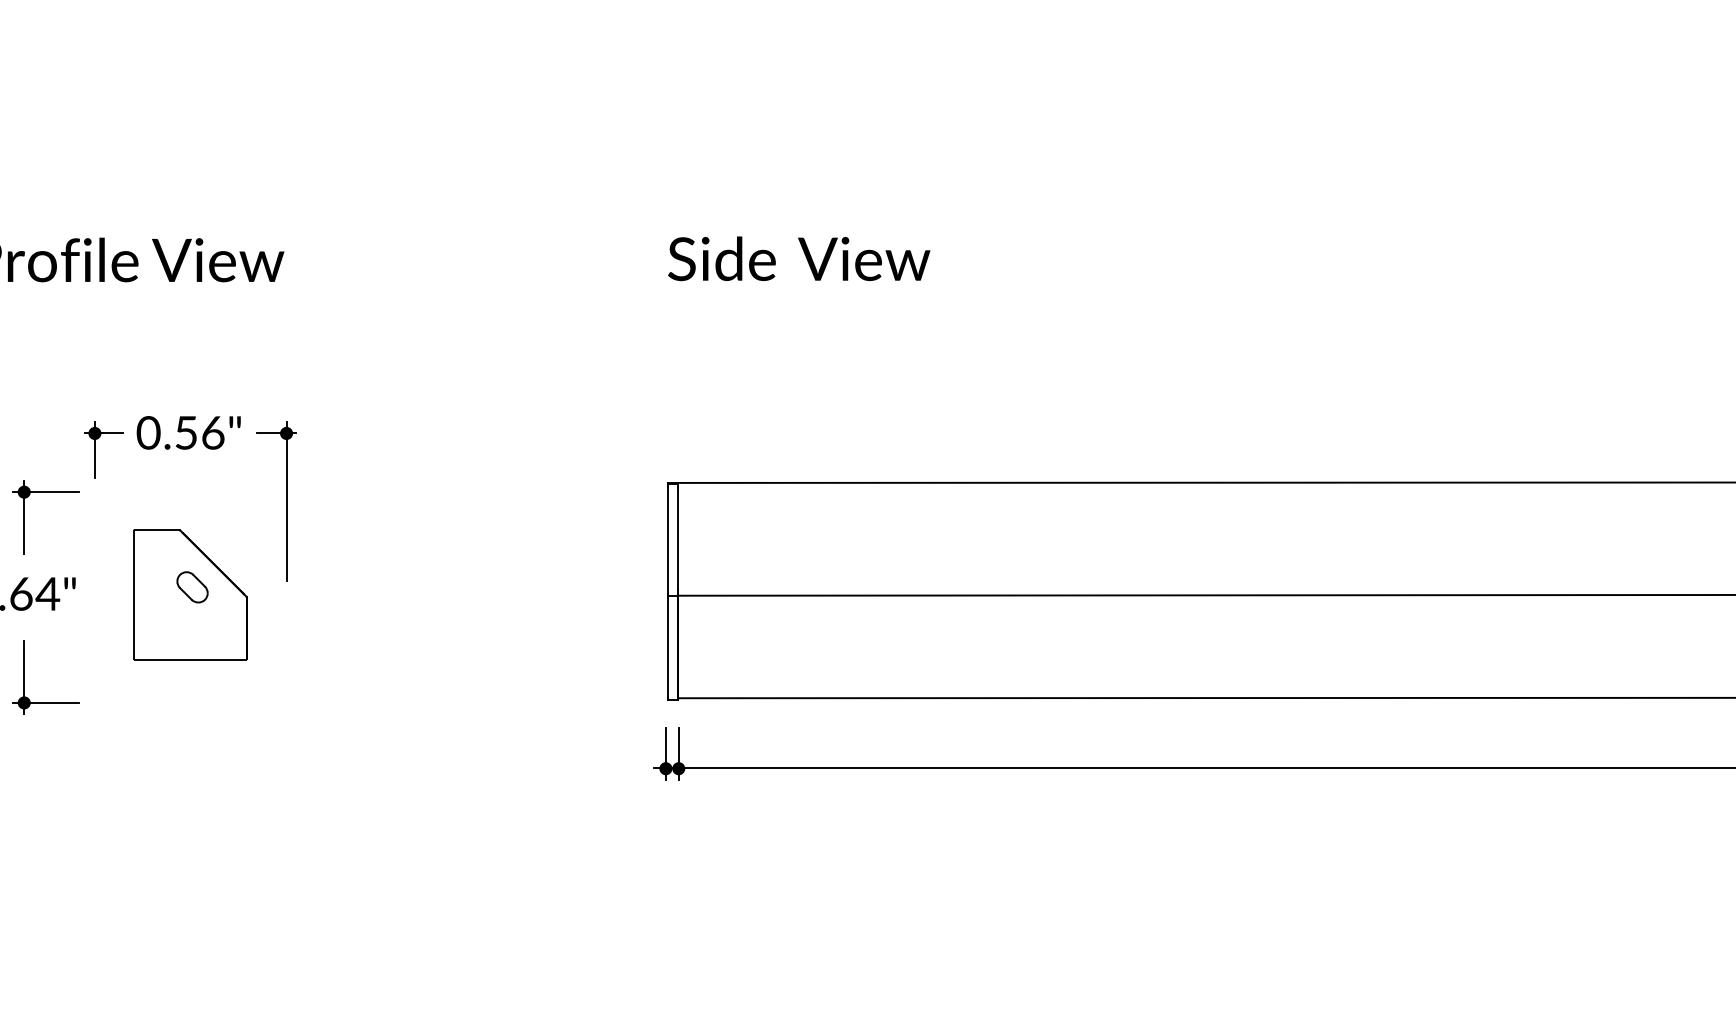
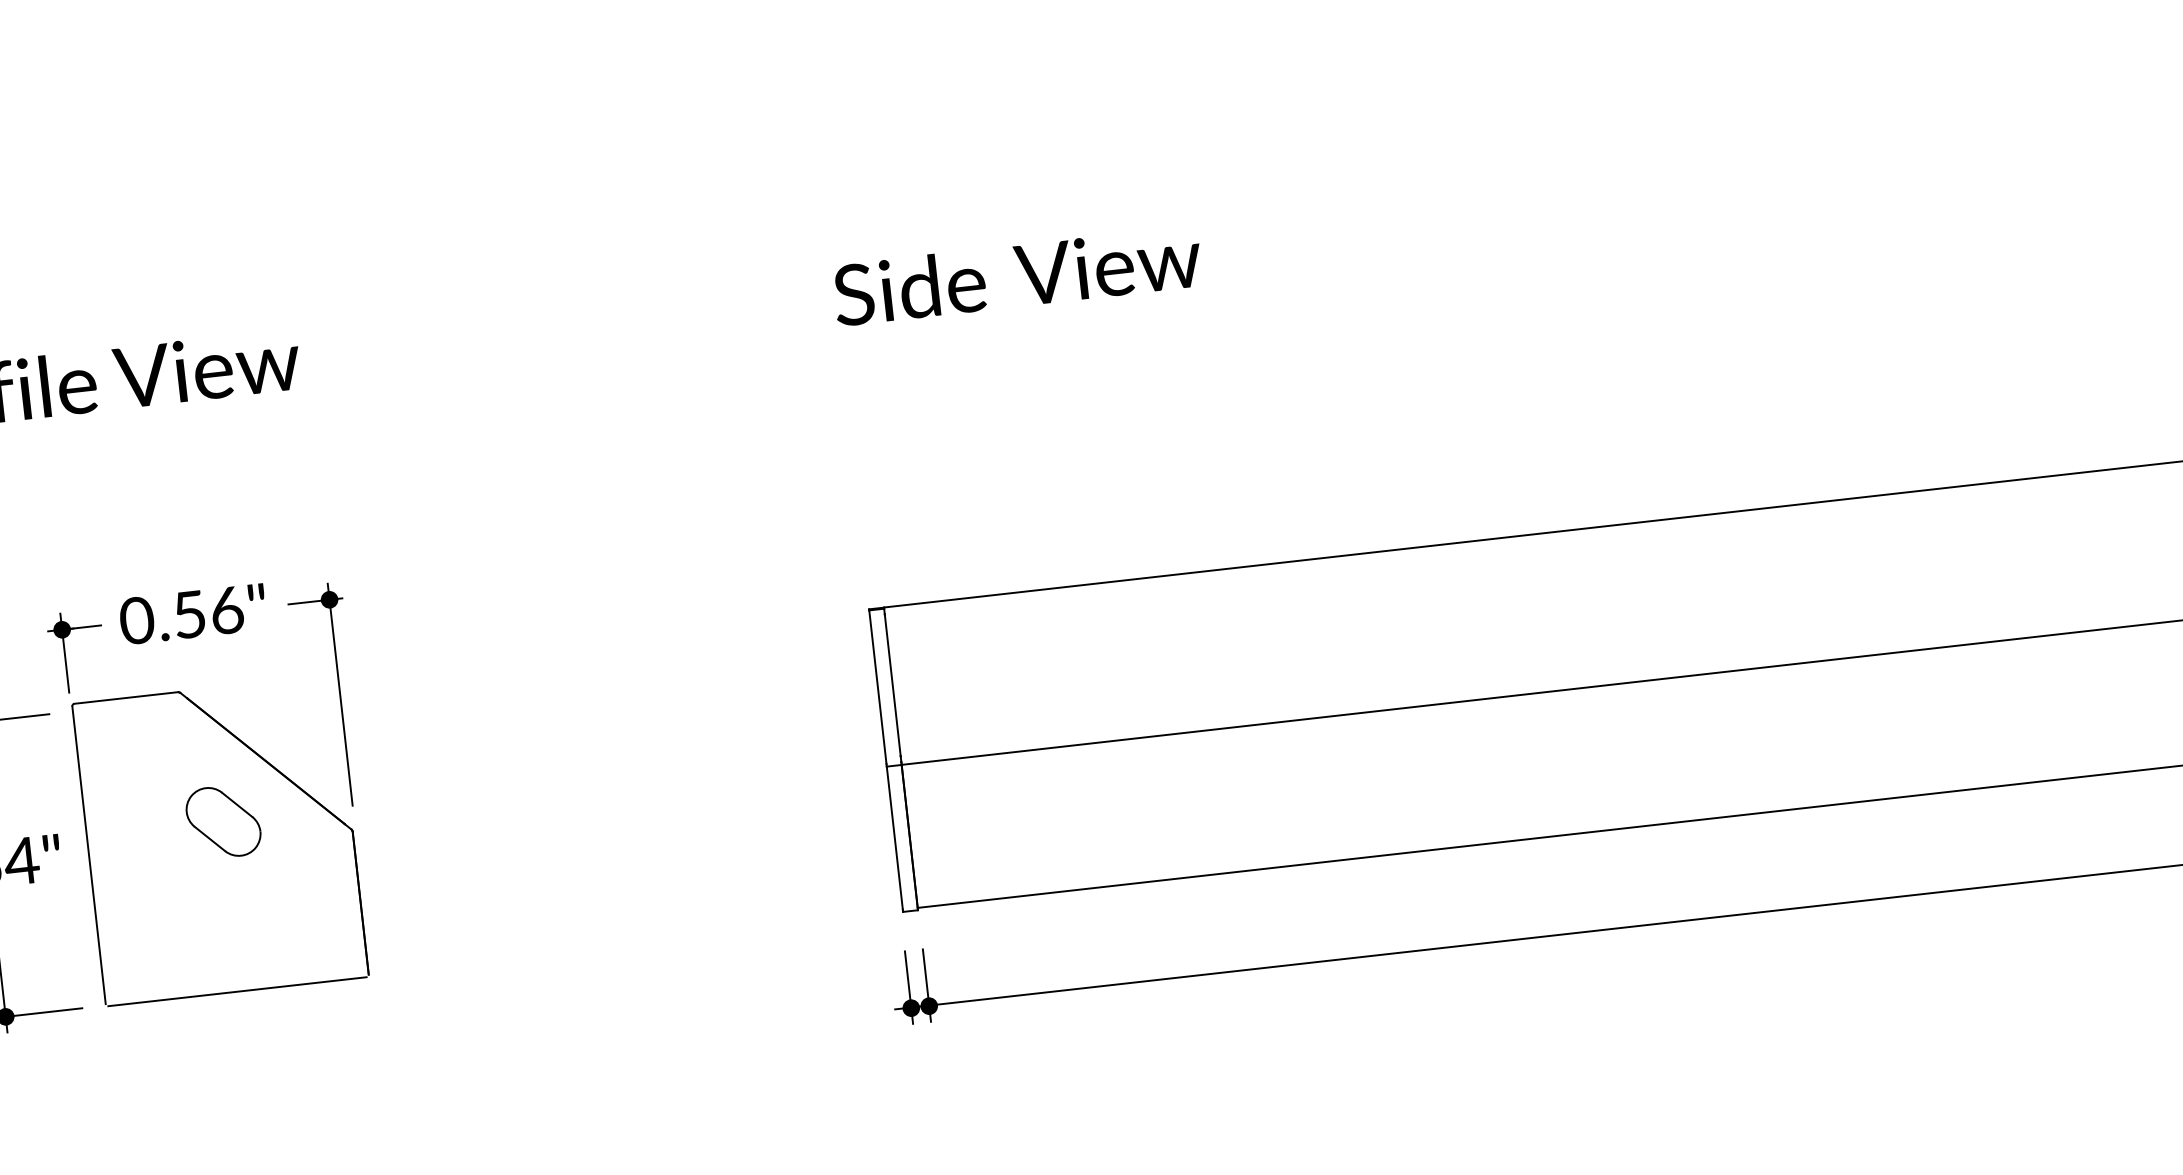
part: (190, 594) -> (220, 839), size x1.67

